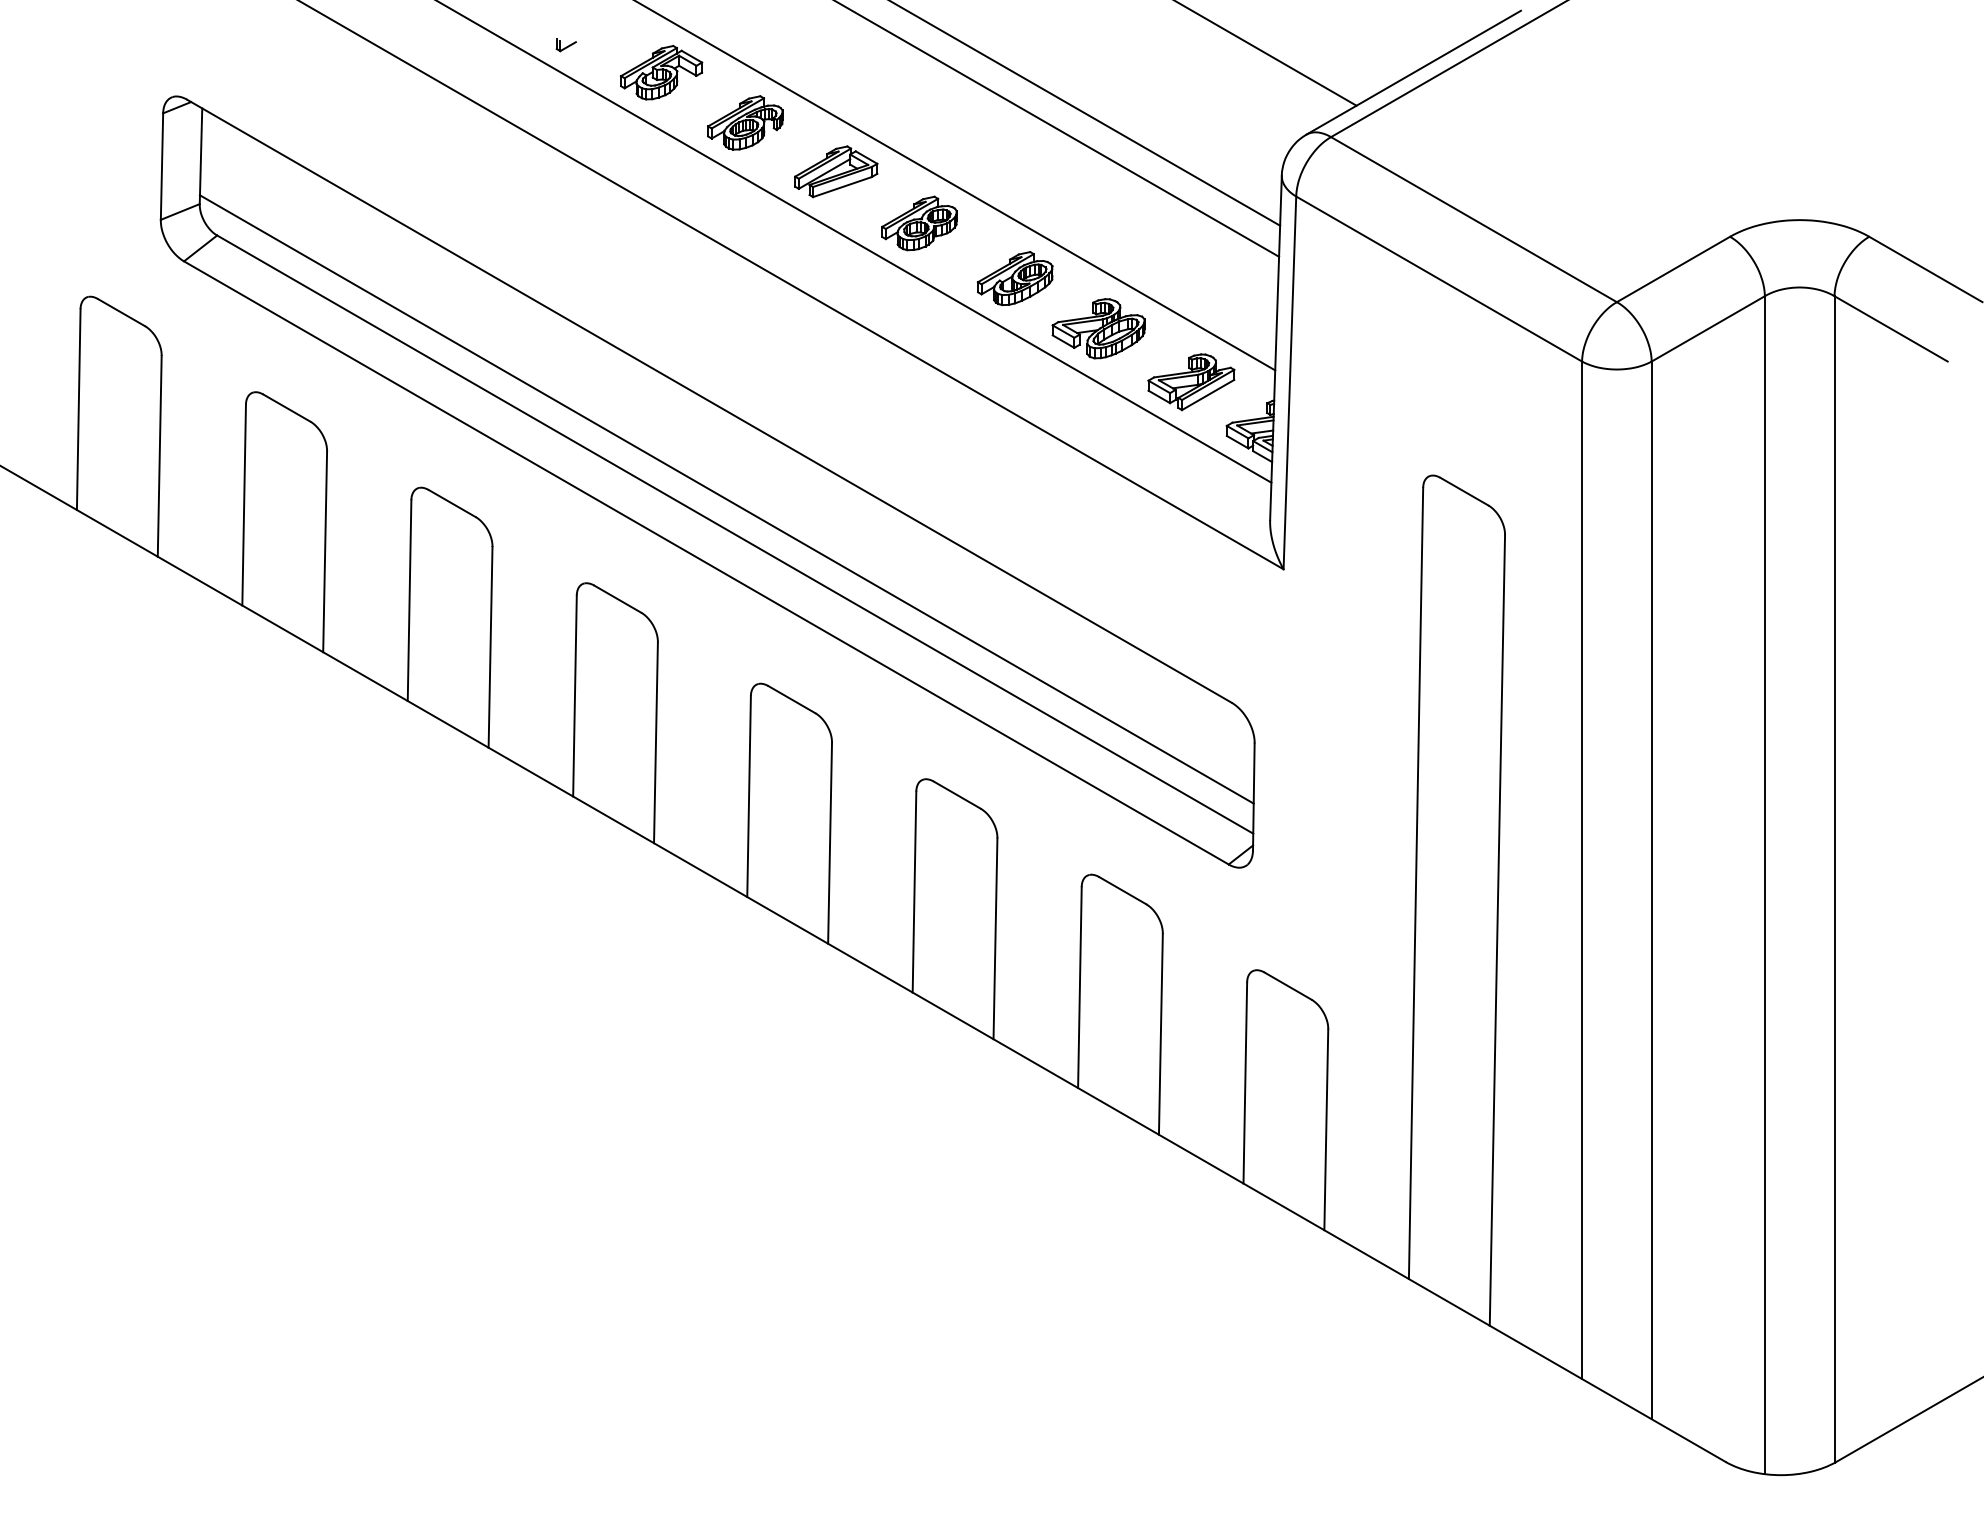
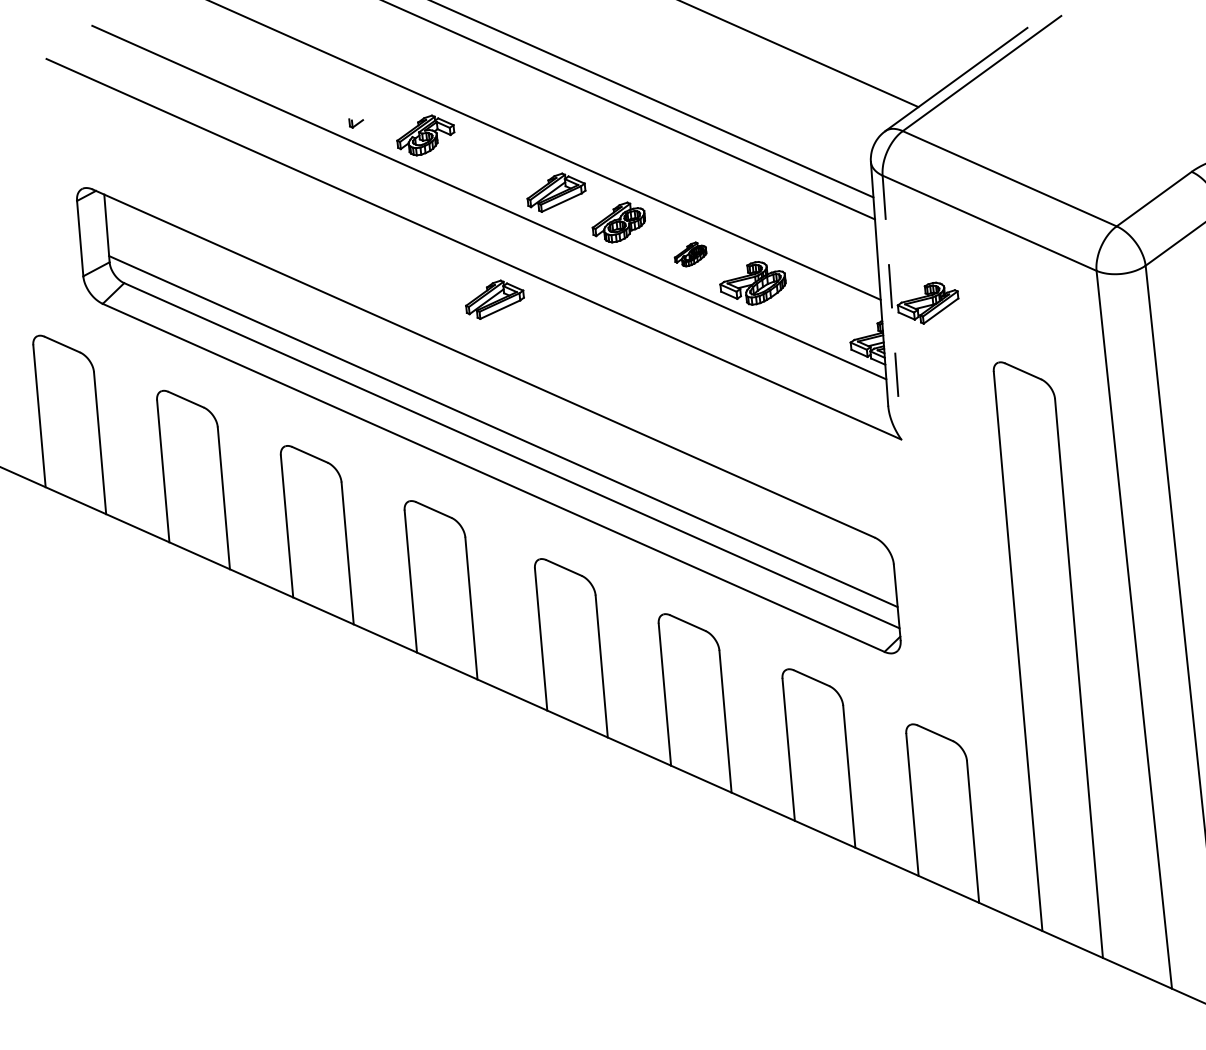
part: (745, 122) -> (488, 164), removed
part: (1015, 278) -> (690, 254), size x0.6
part: (734, 312) -> (494, 299), added
part: (1191, 382) -> (928, 303), moved
line: (1289, 383) -> (891, 308), solid -> dashed

